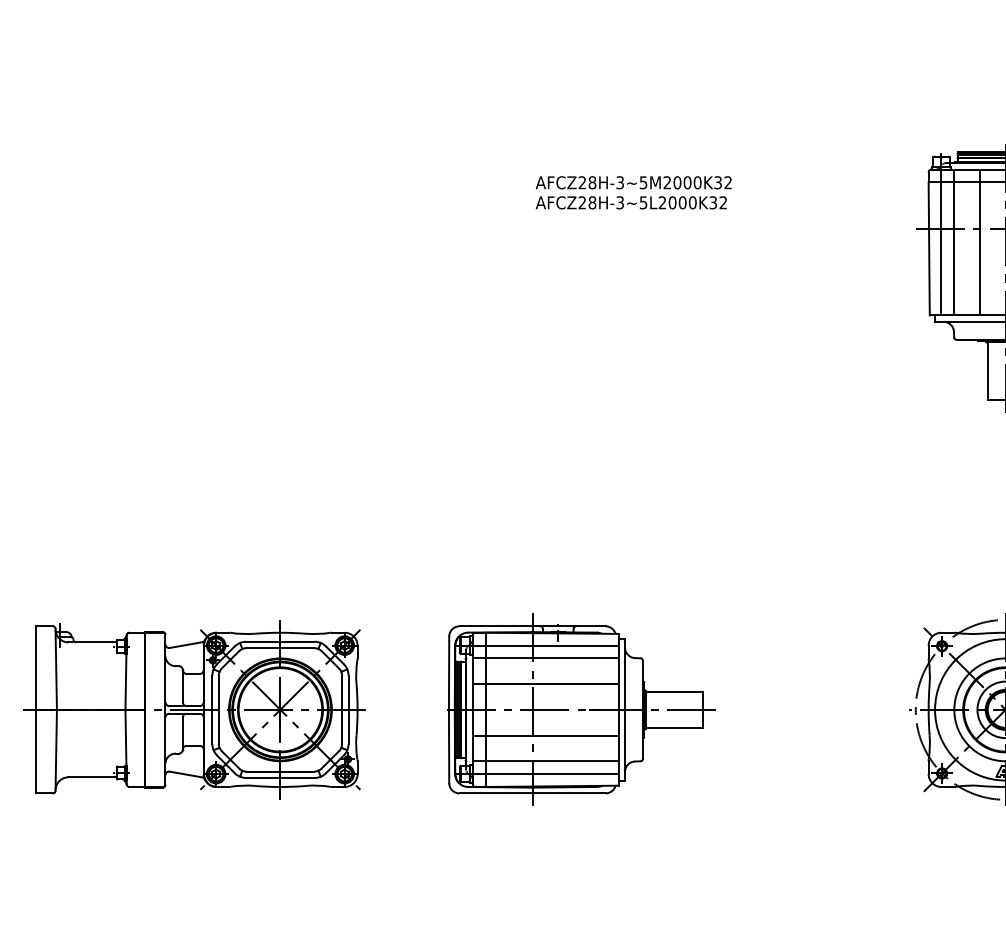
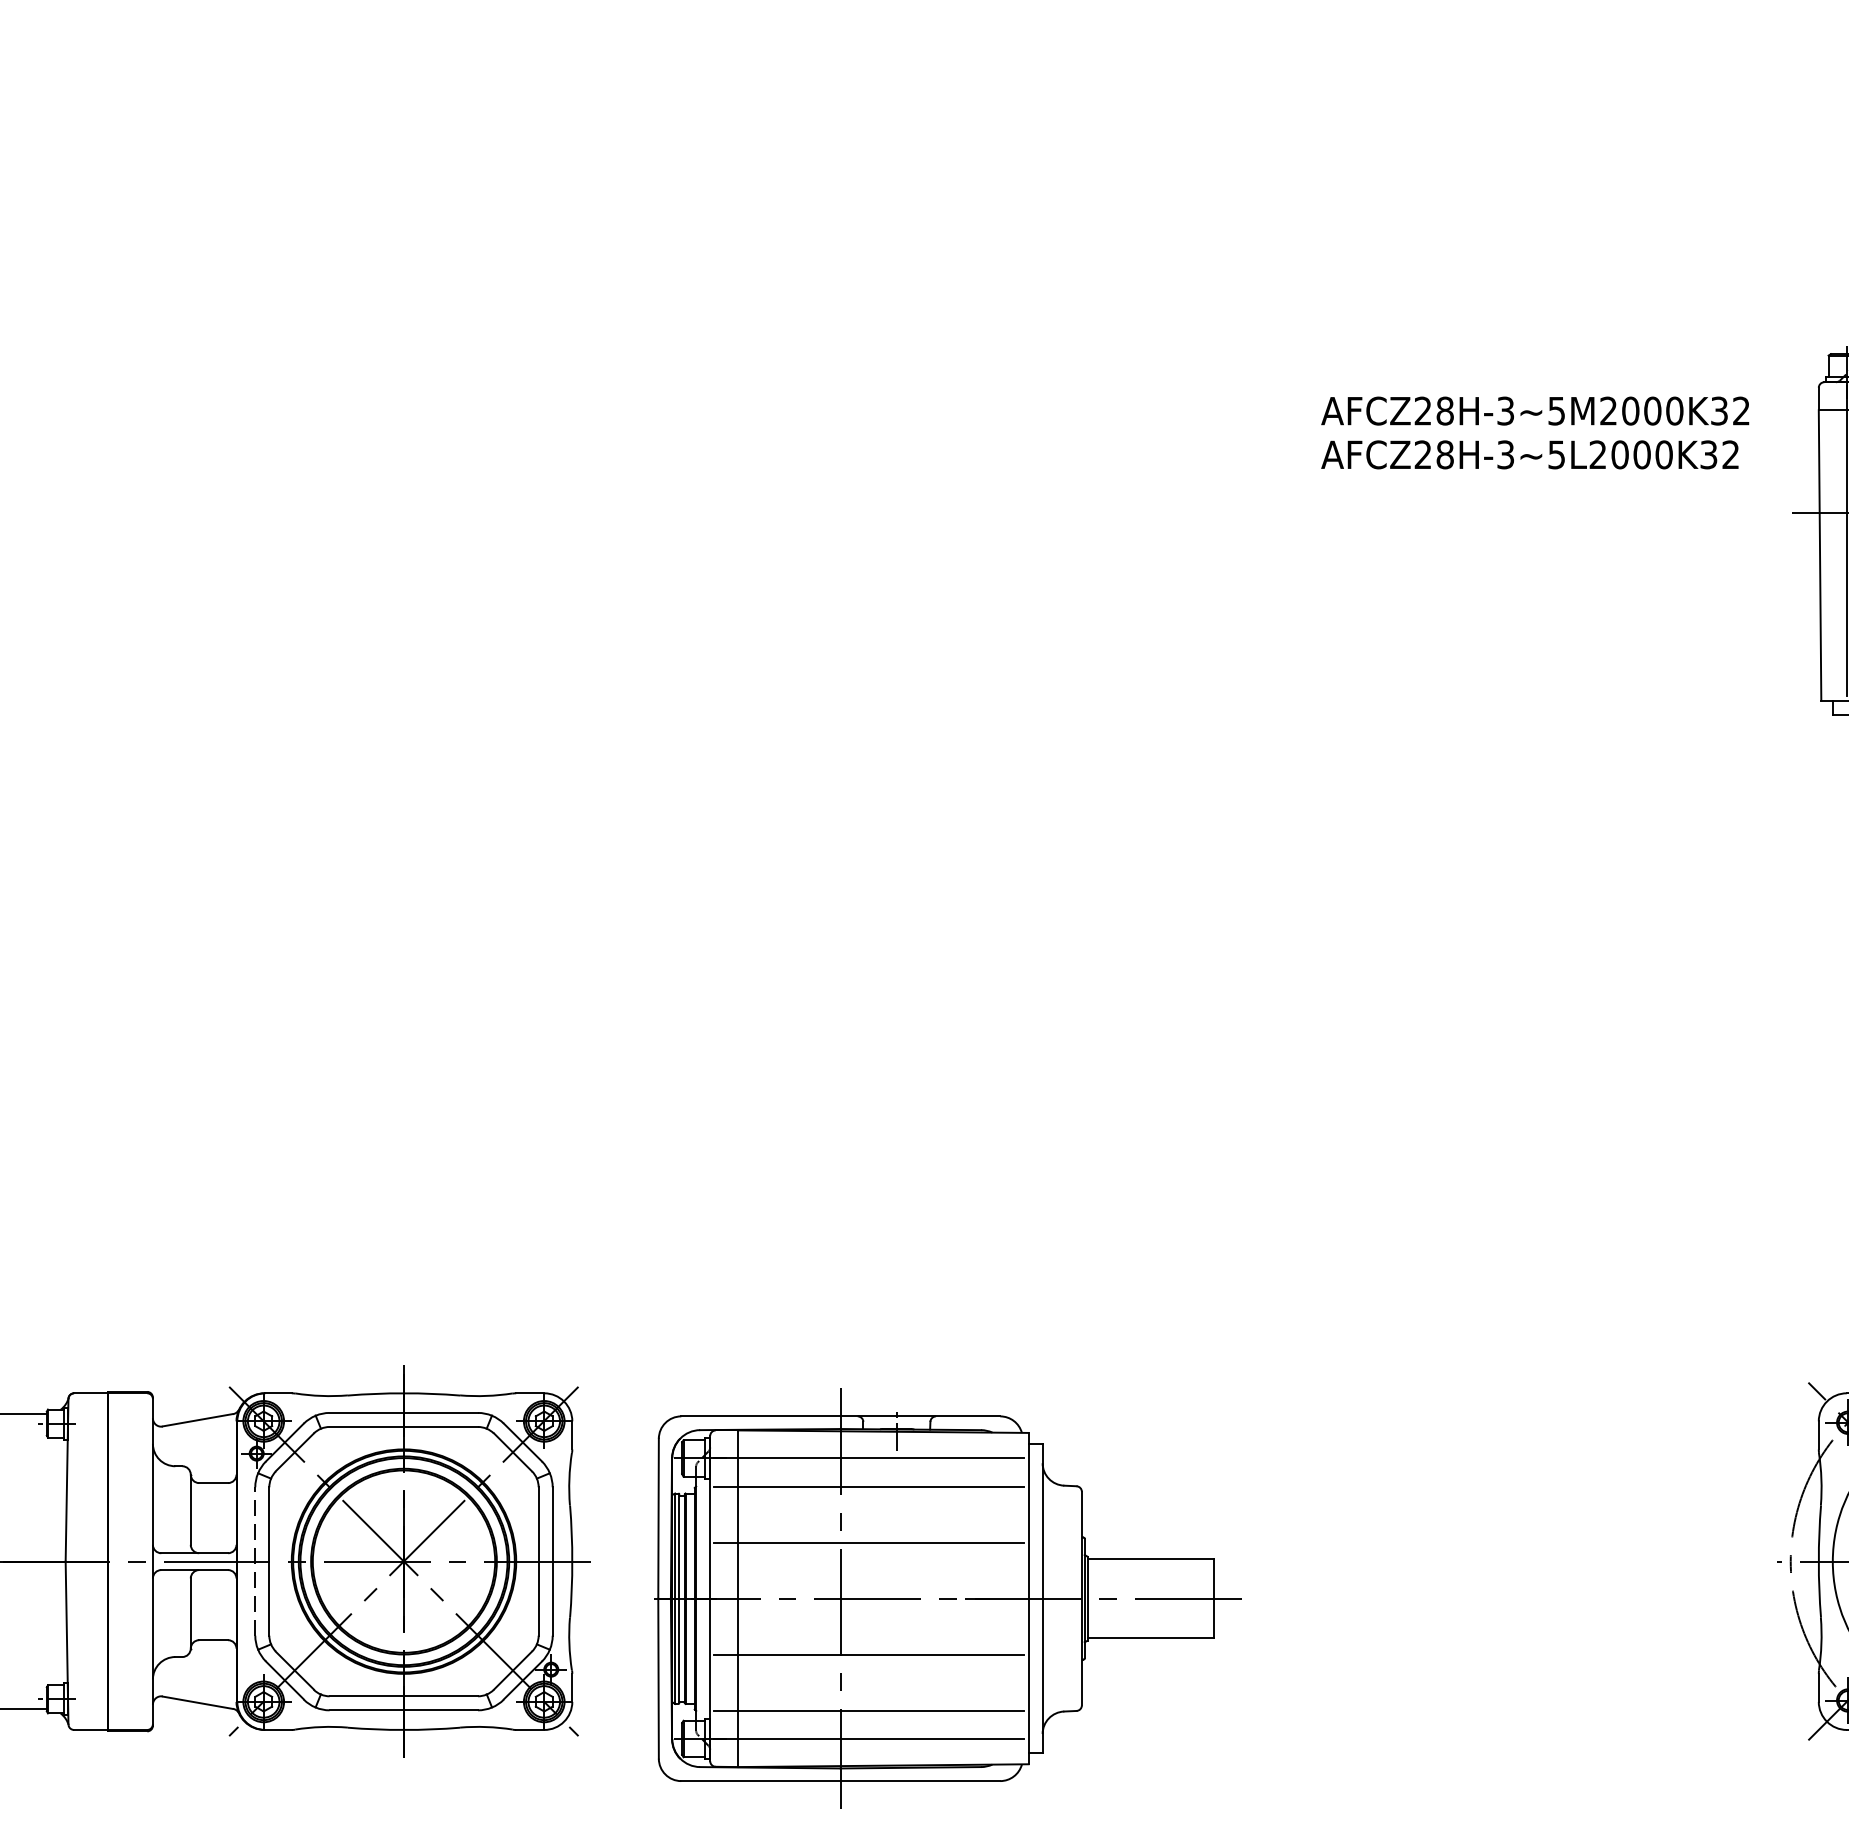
text: (633, 192) -> (1534, 432), moved
line: (212, 709) -> (255, 1560), solid -> dashed
part: (581, 709) -> (947, 1597), moved

